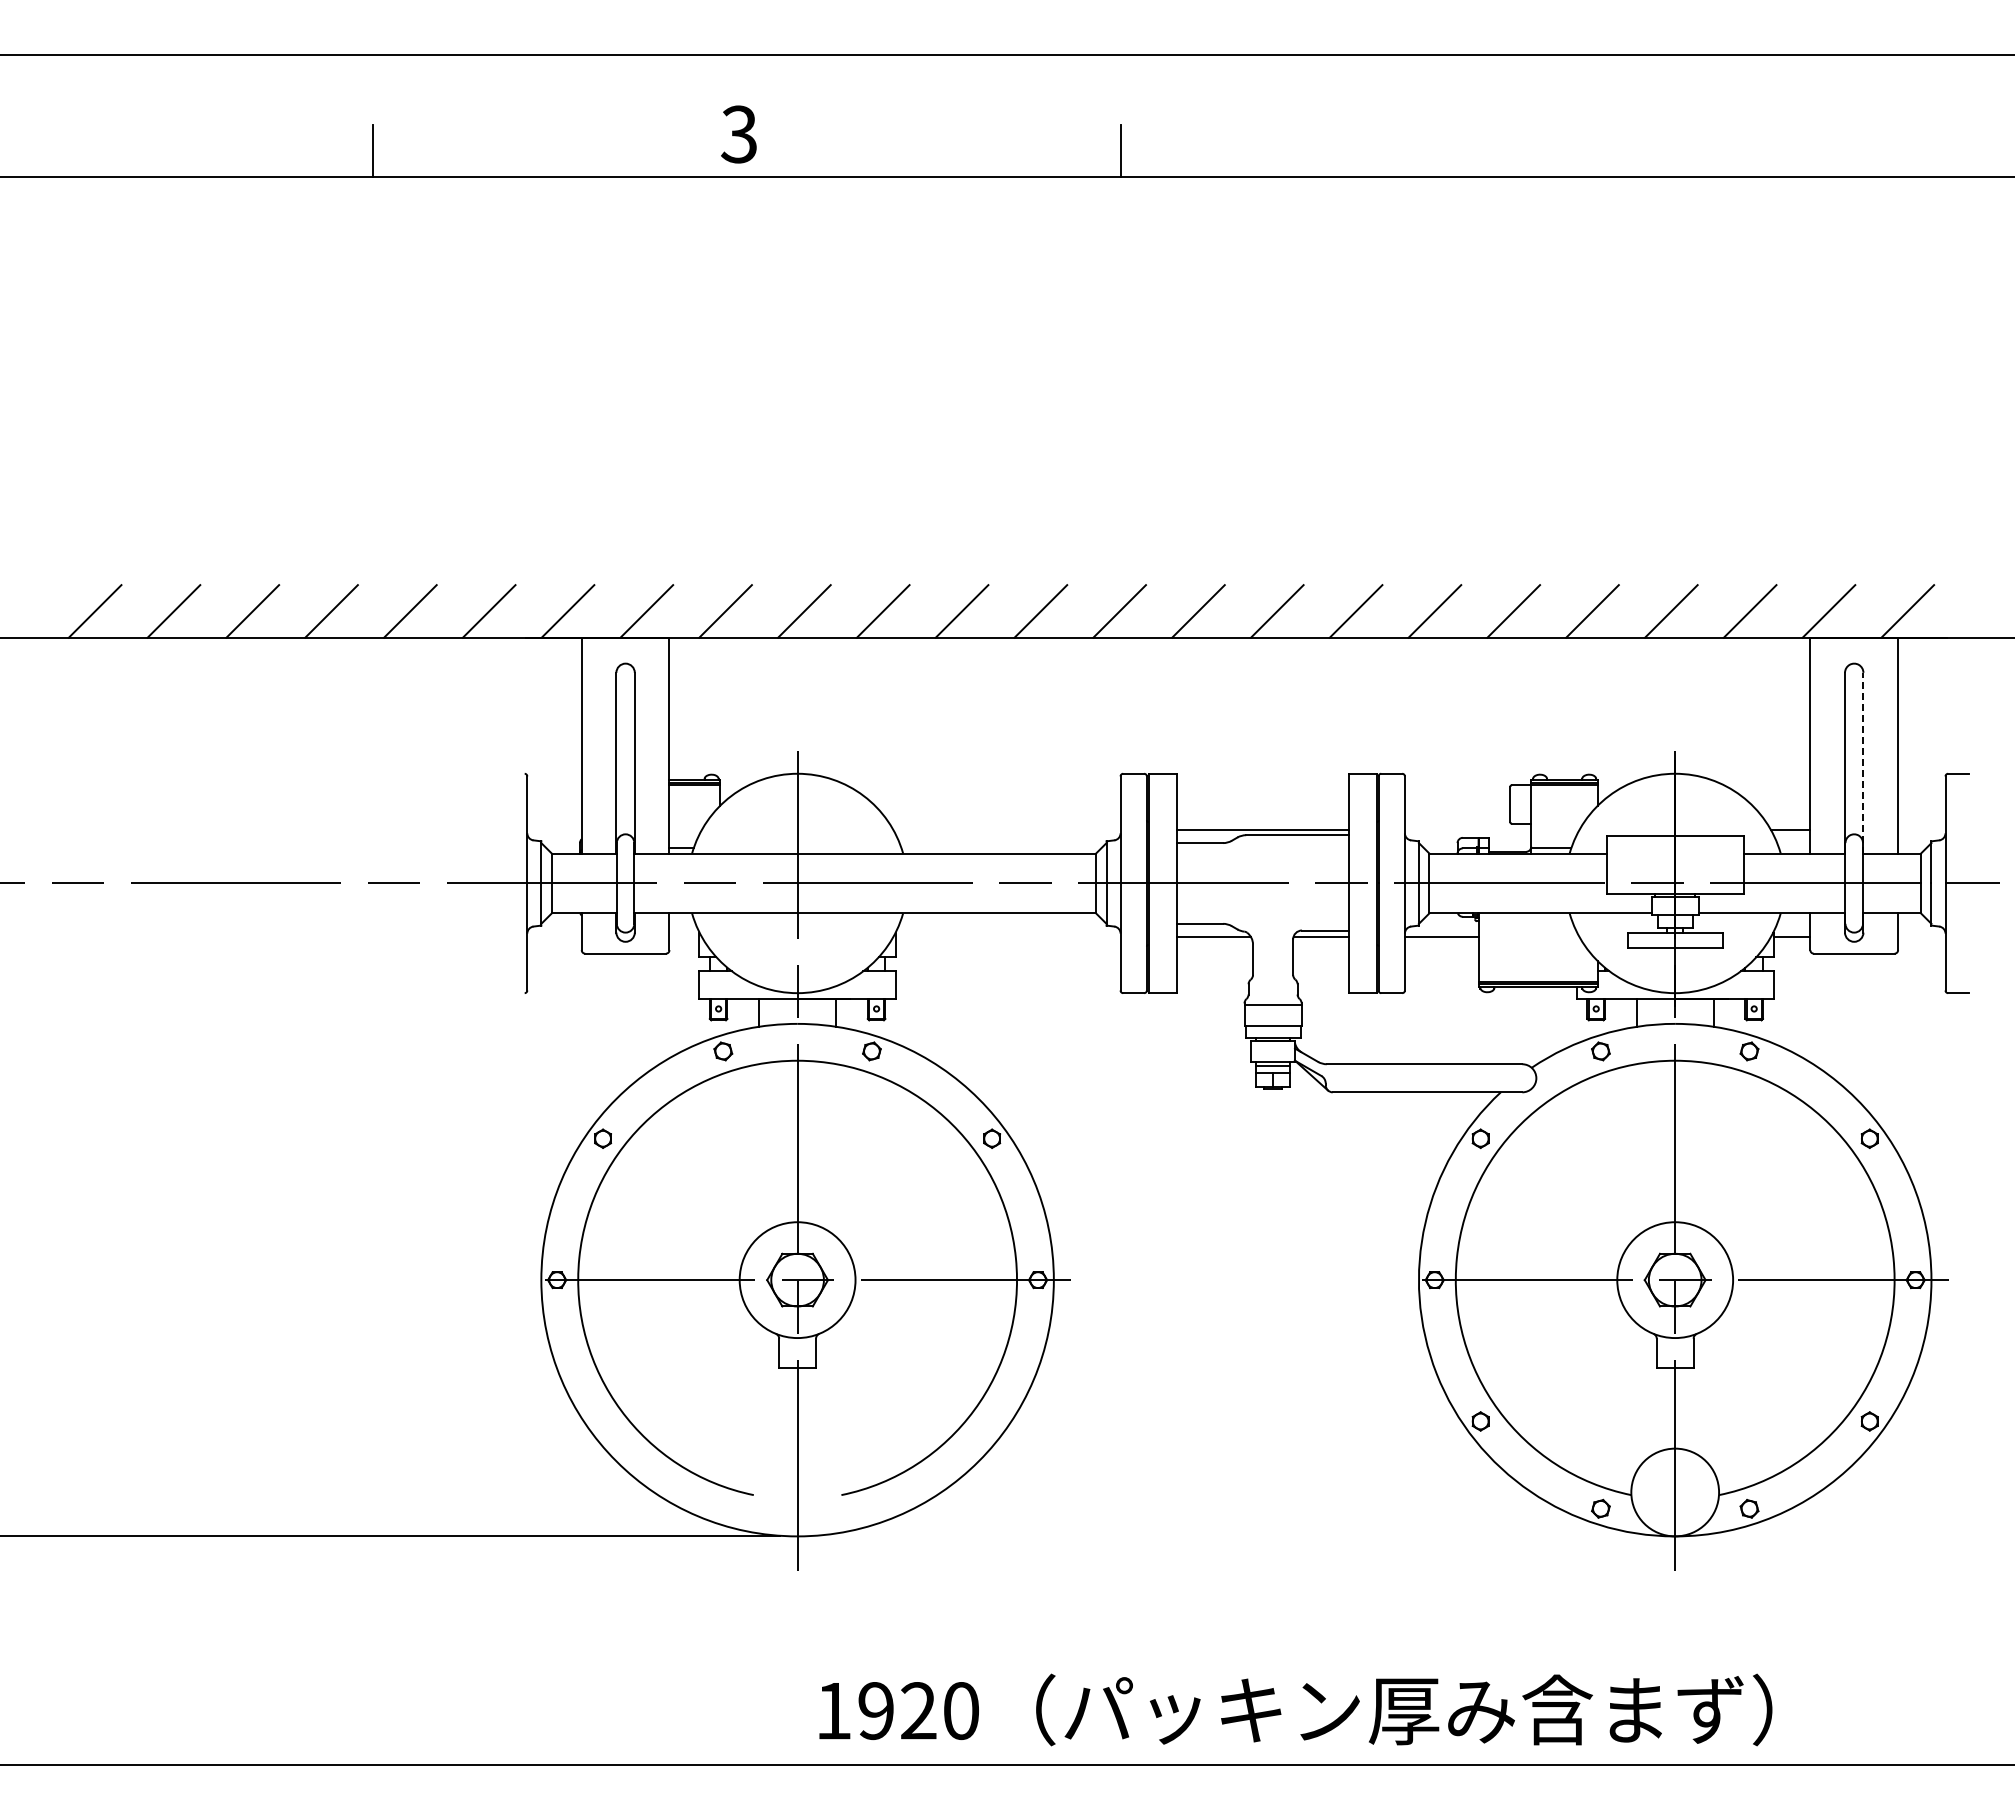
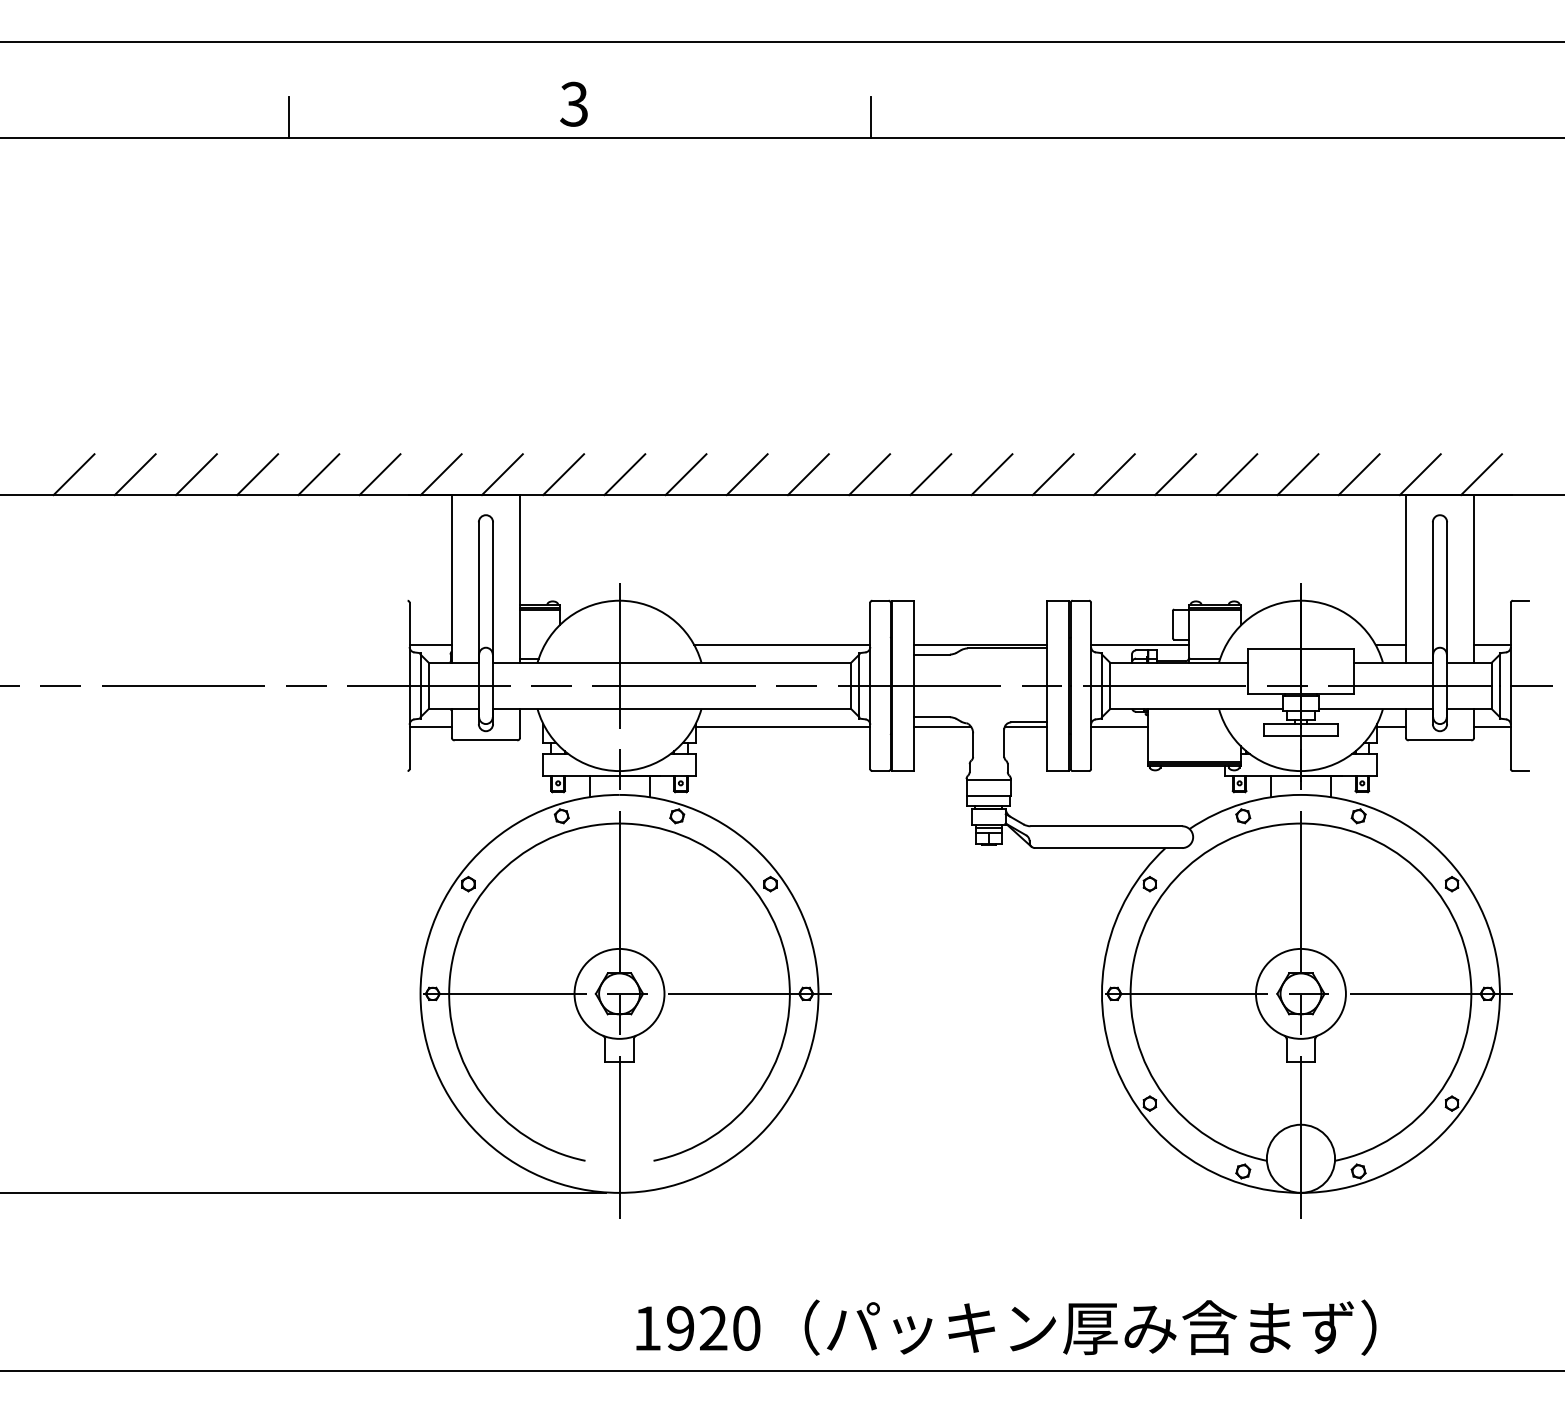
line: (1863, 762) -> (1447, 591), dashed -> solid
line: (554, 830) -> (430, 644), added
line: (1006, 830) -> (781, 644), added
line: (1467, 830) -> (1139, 644), added
line: (1921, 830) -> (1492, 644), added
line: (554, 936) -> (430, 727), added
line: (1007, 936) -> (782, 727), added
line: (1921, 936) -> (1492, 727), added

